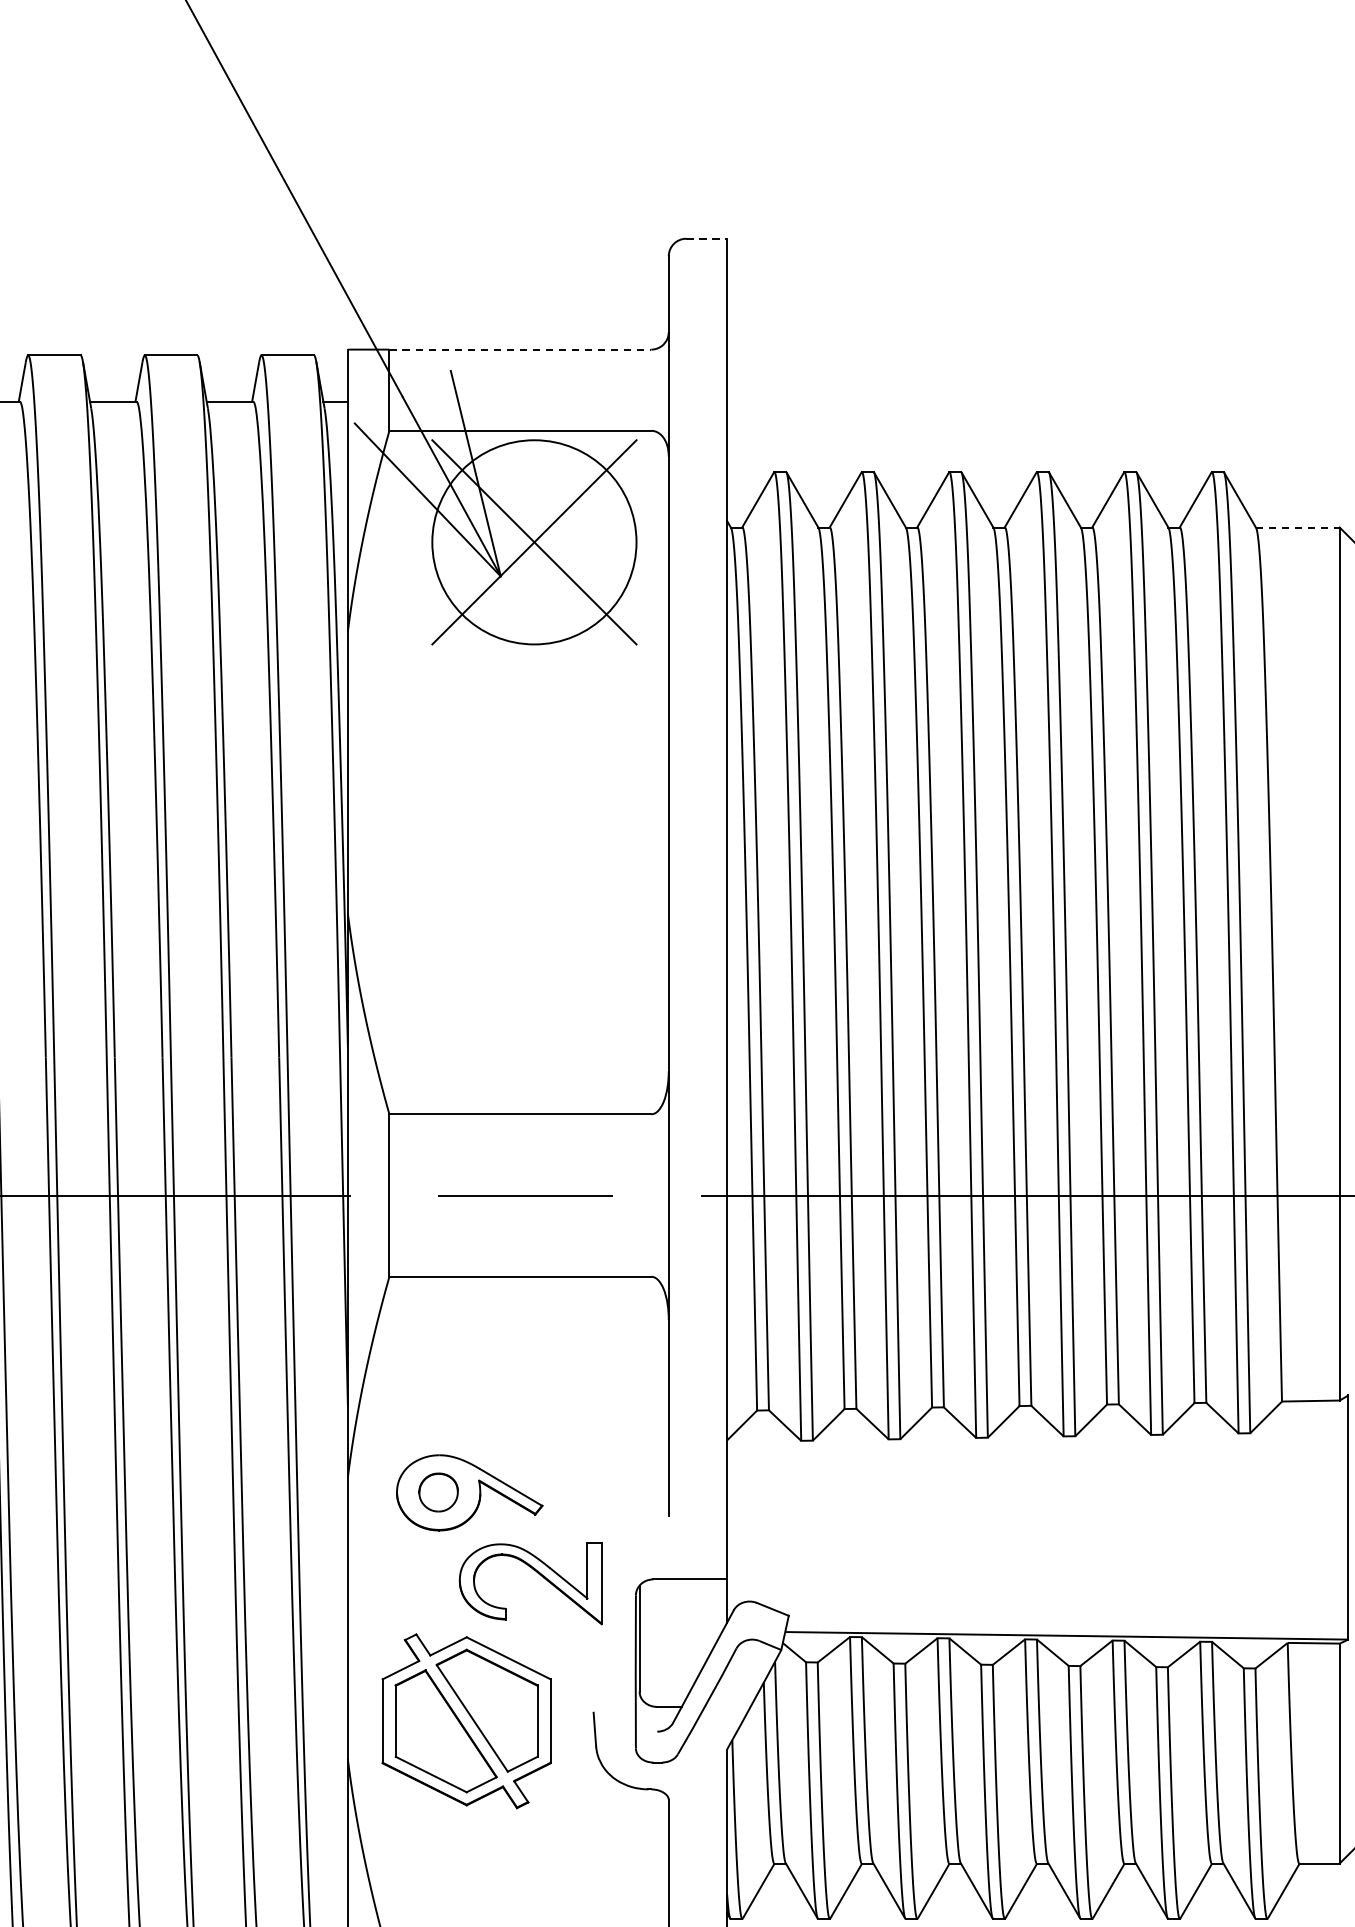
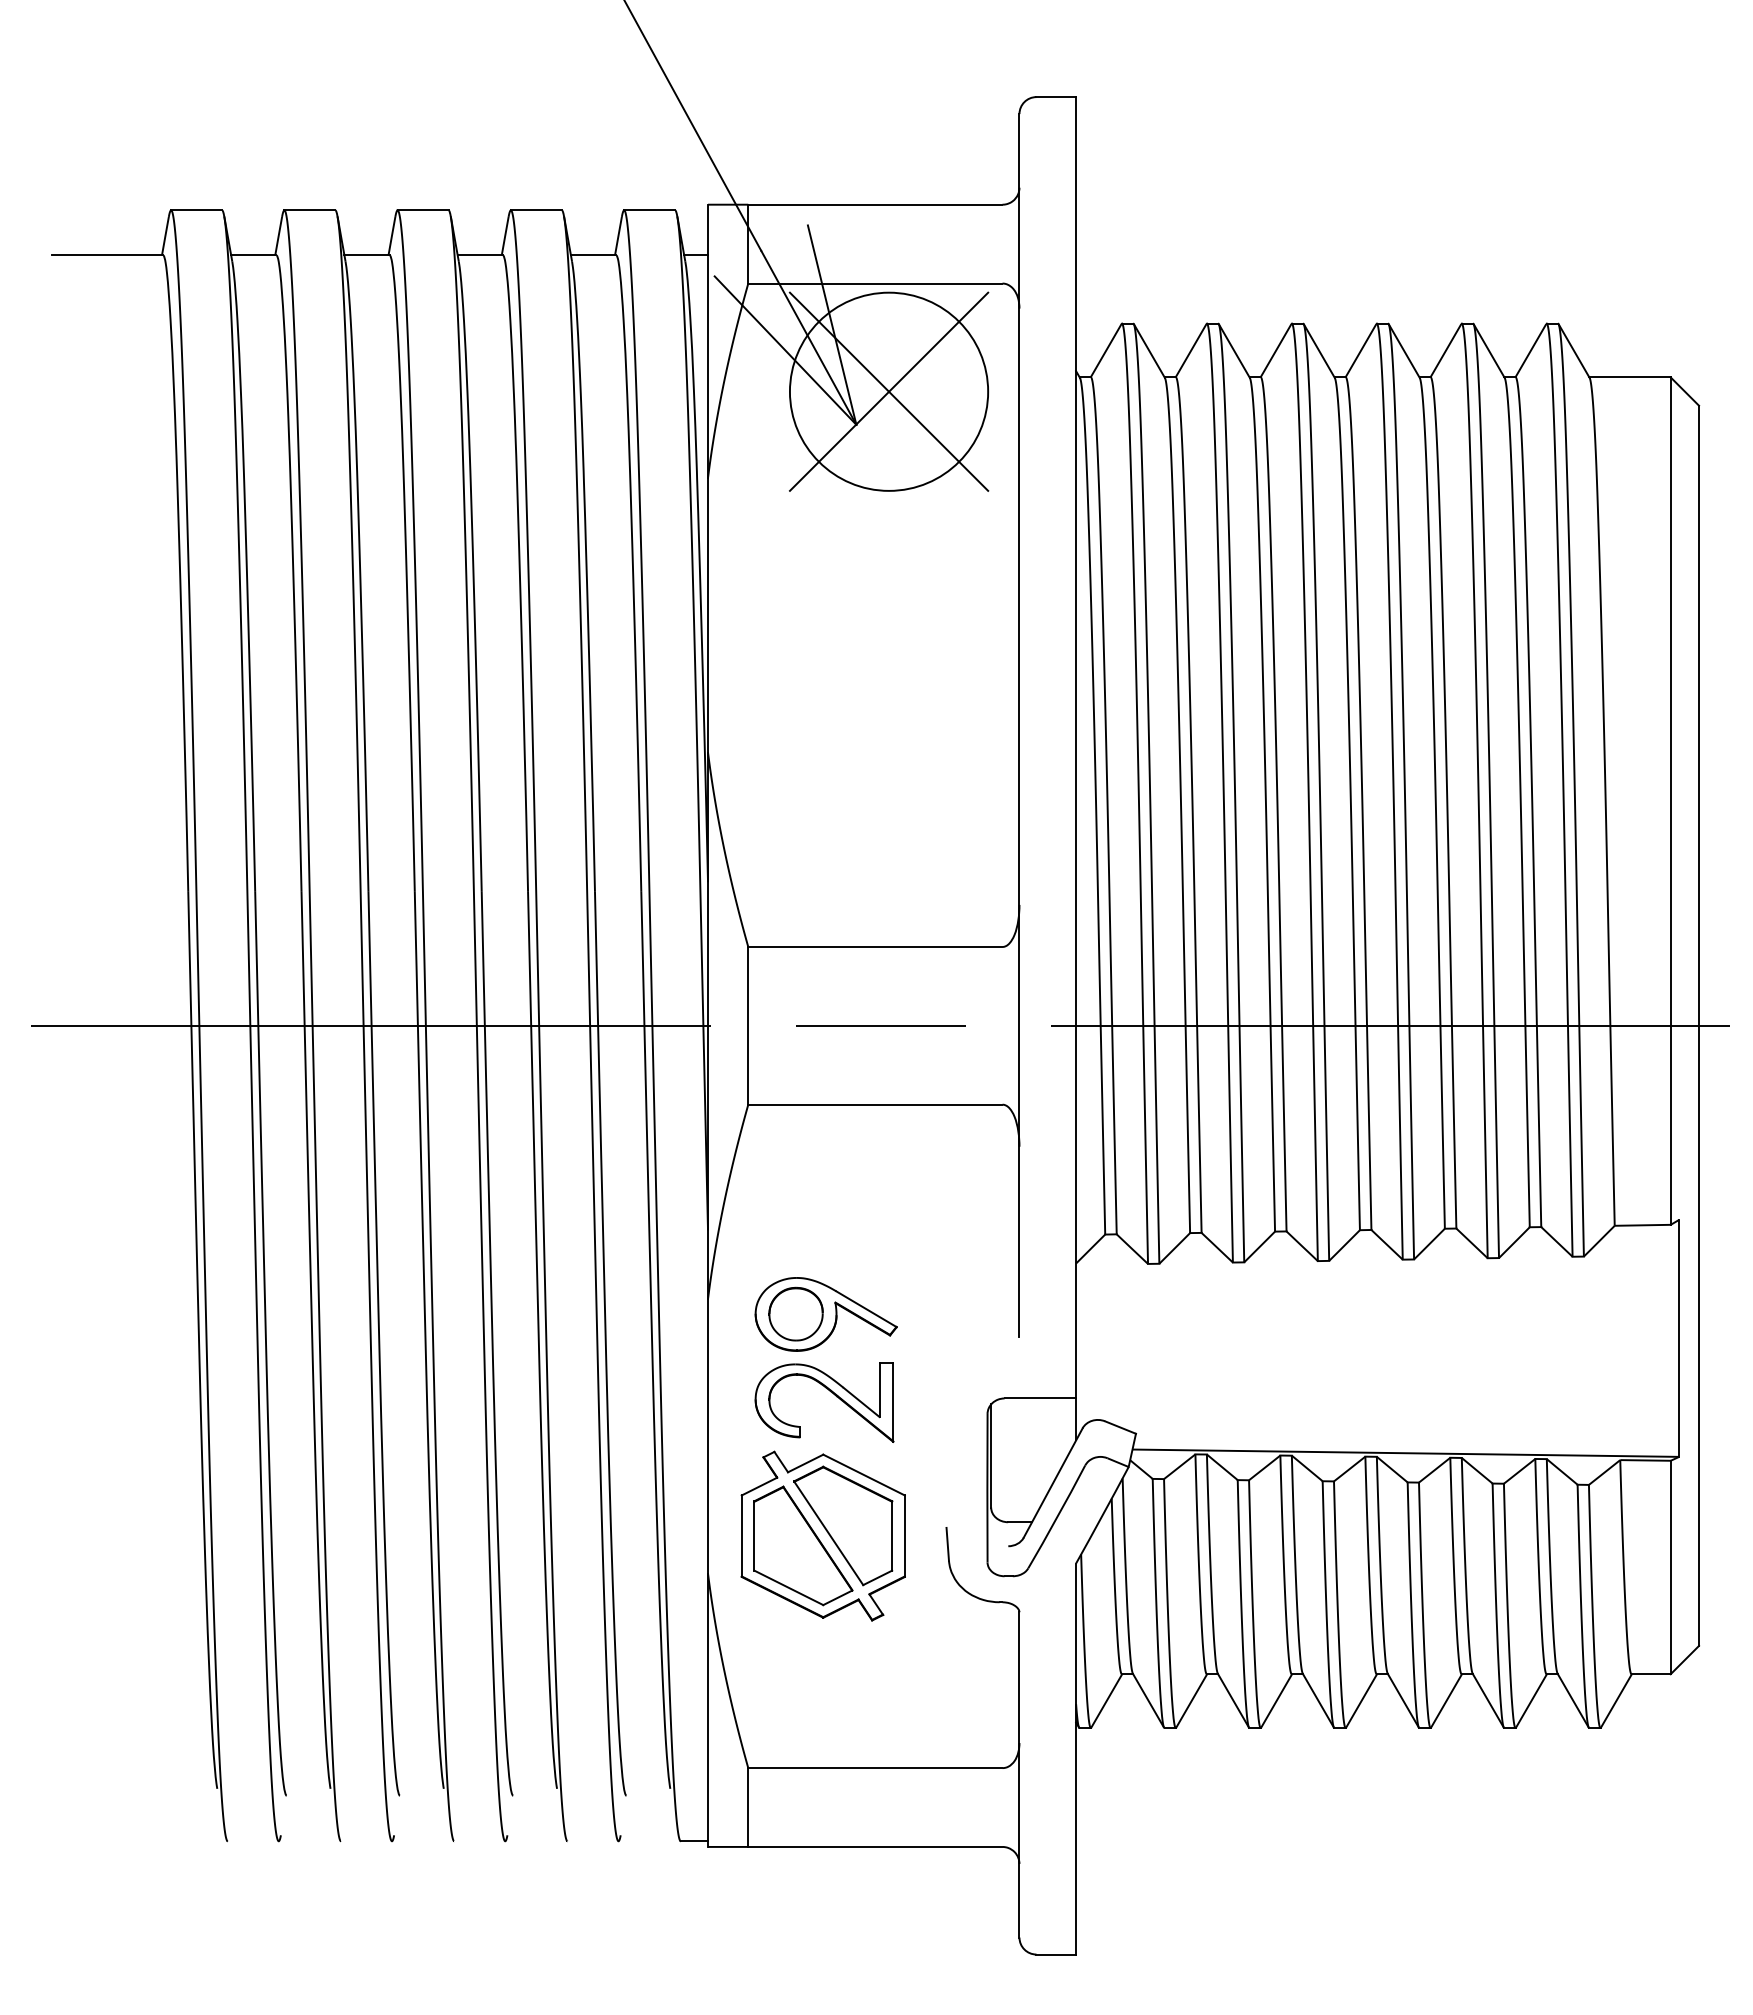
line: (706, 239) -> (1056, 97), dashed -> solid
line: (520, 349) -> (875, 204), dashed -> solid
line: (1298, 527) -> (1630, 377), dashed -> solid
part: (438, 1491) -> (795, 1313), size x1.43
part: (536, 1573) -> (830, 1392), moved

